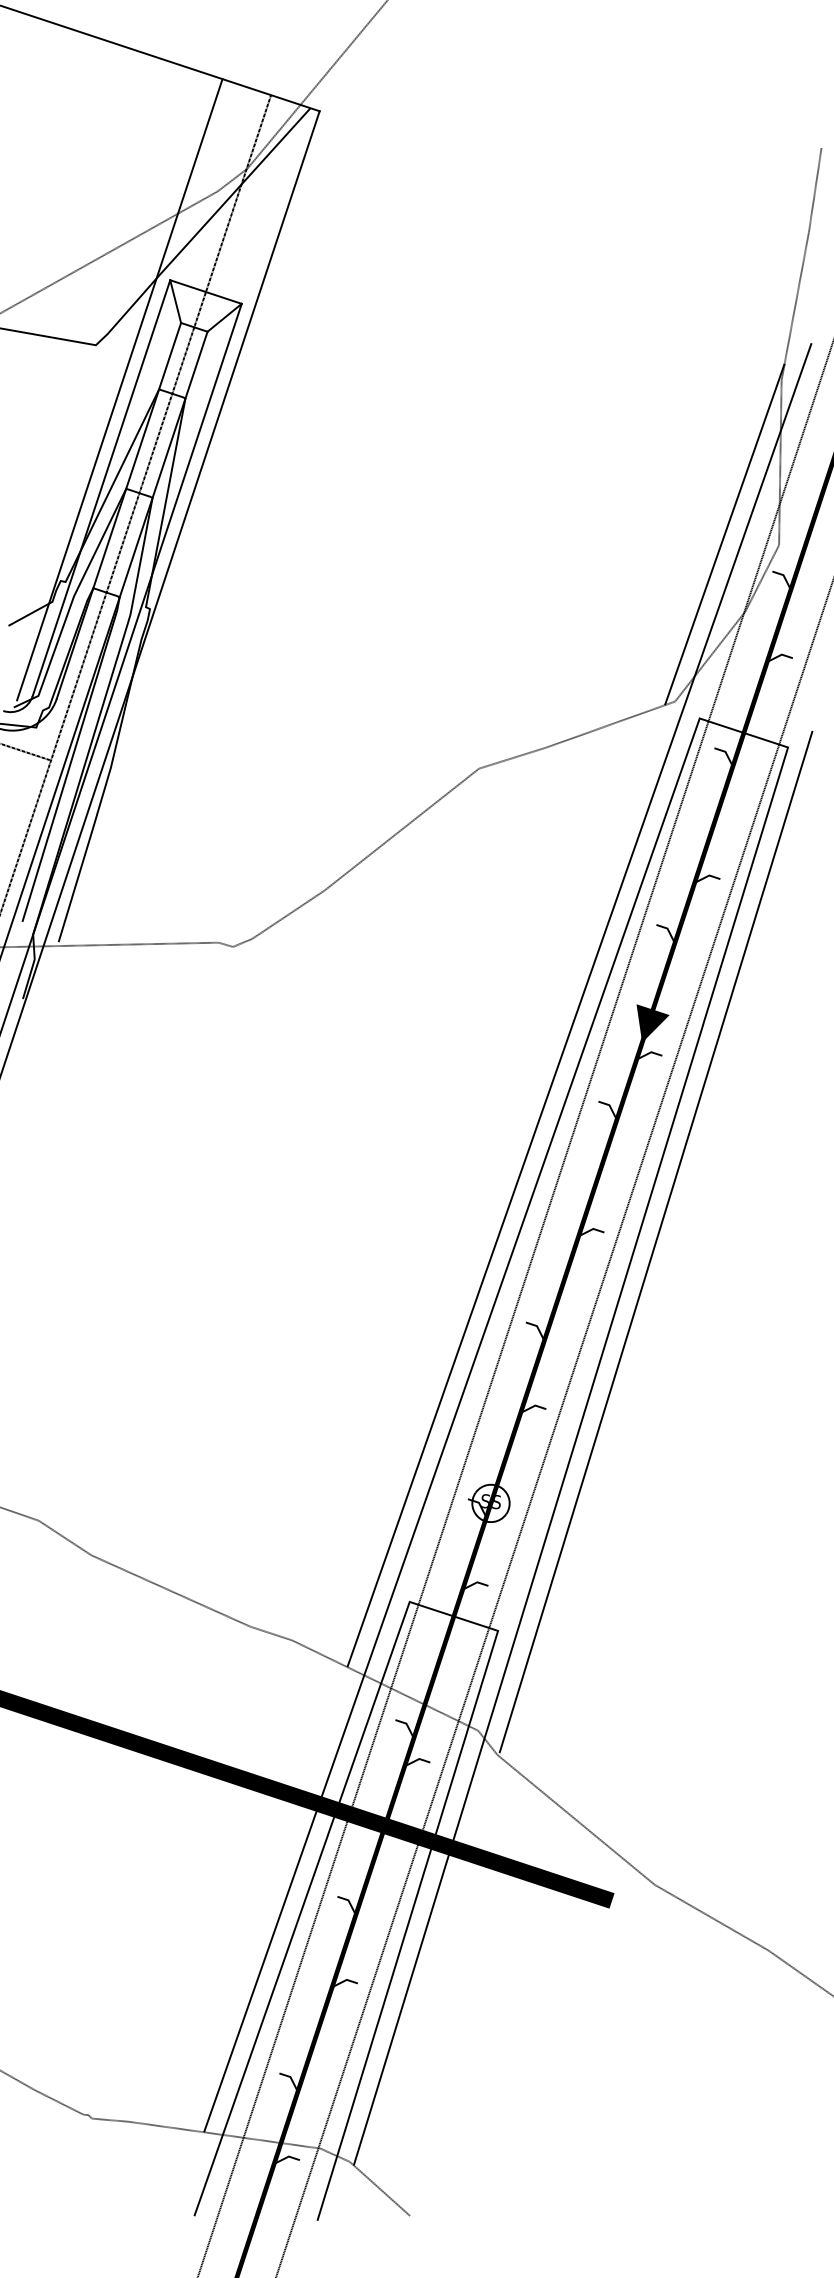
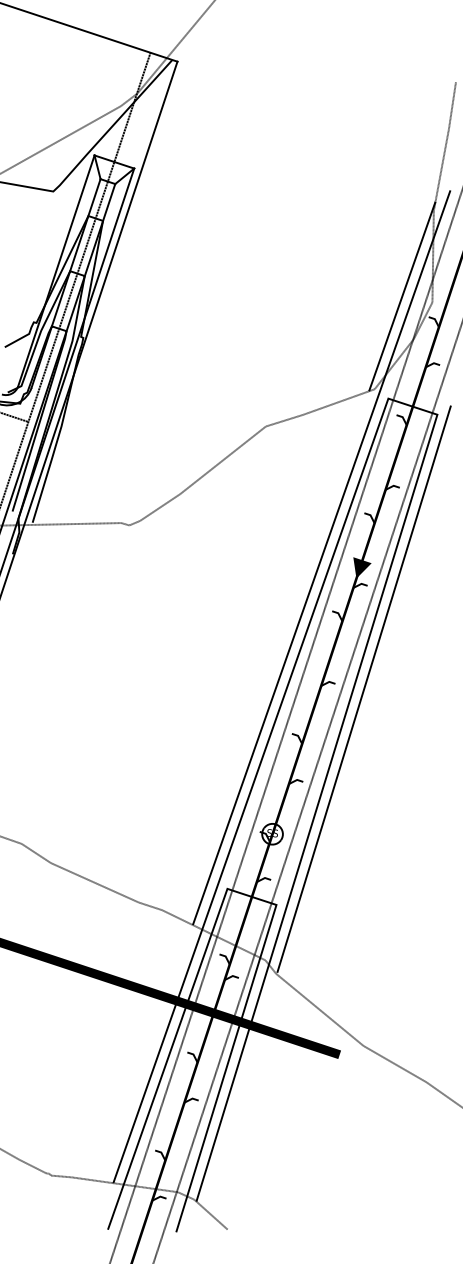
line: (119, 388) -> (66, 215), removed

